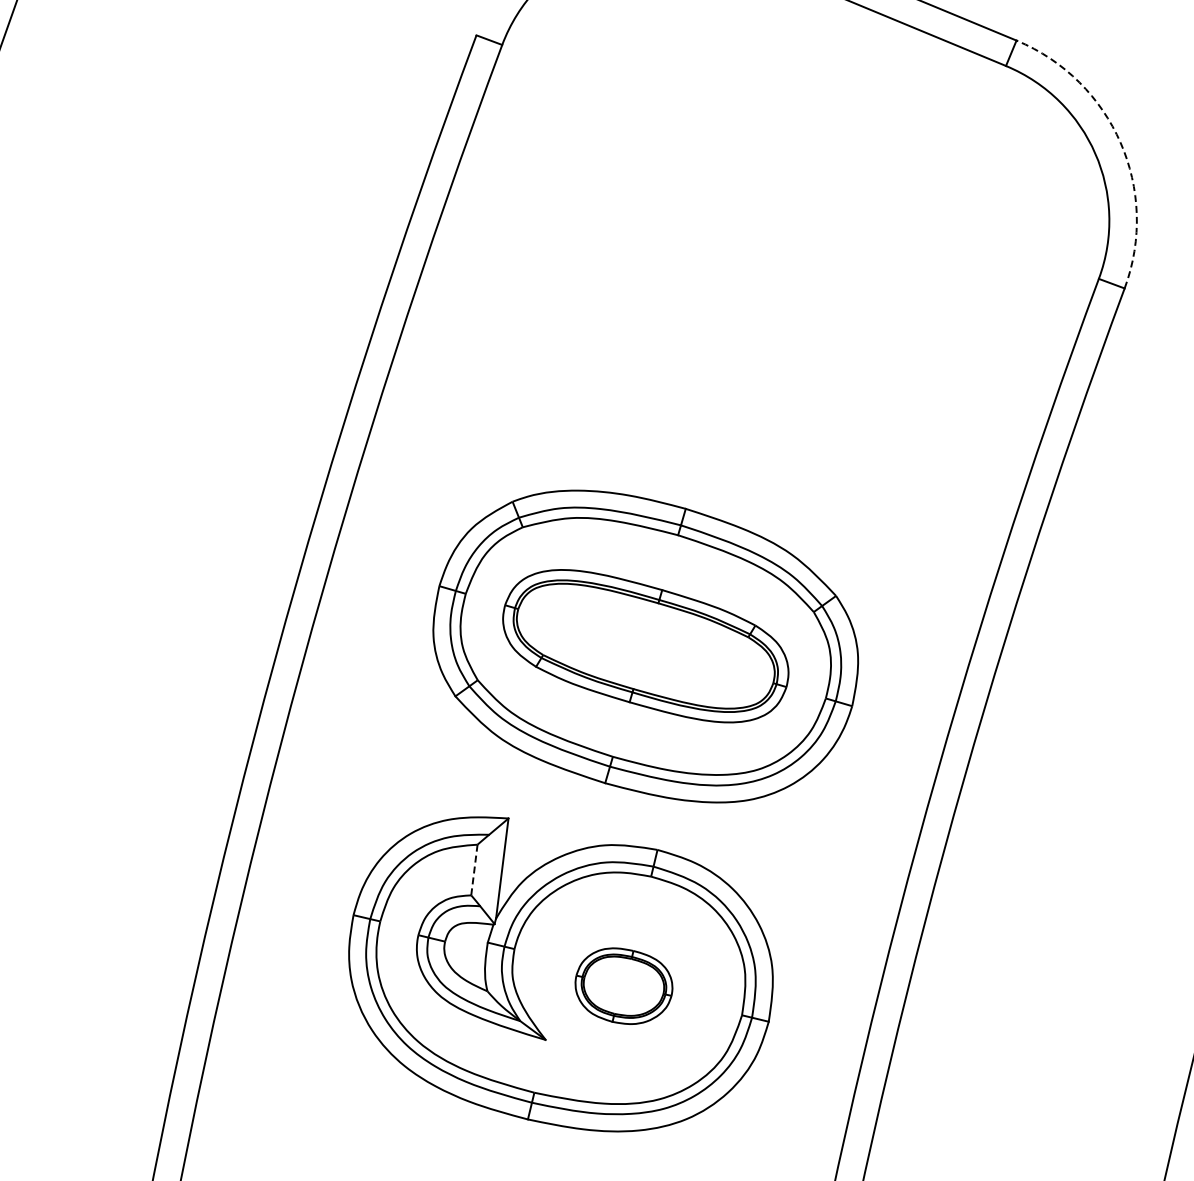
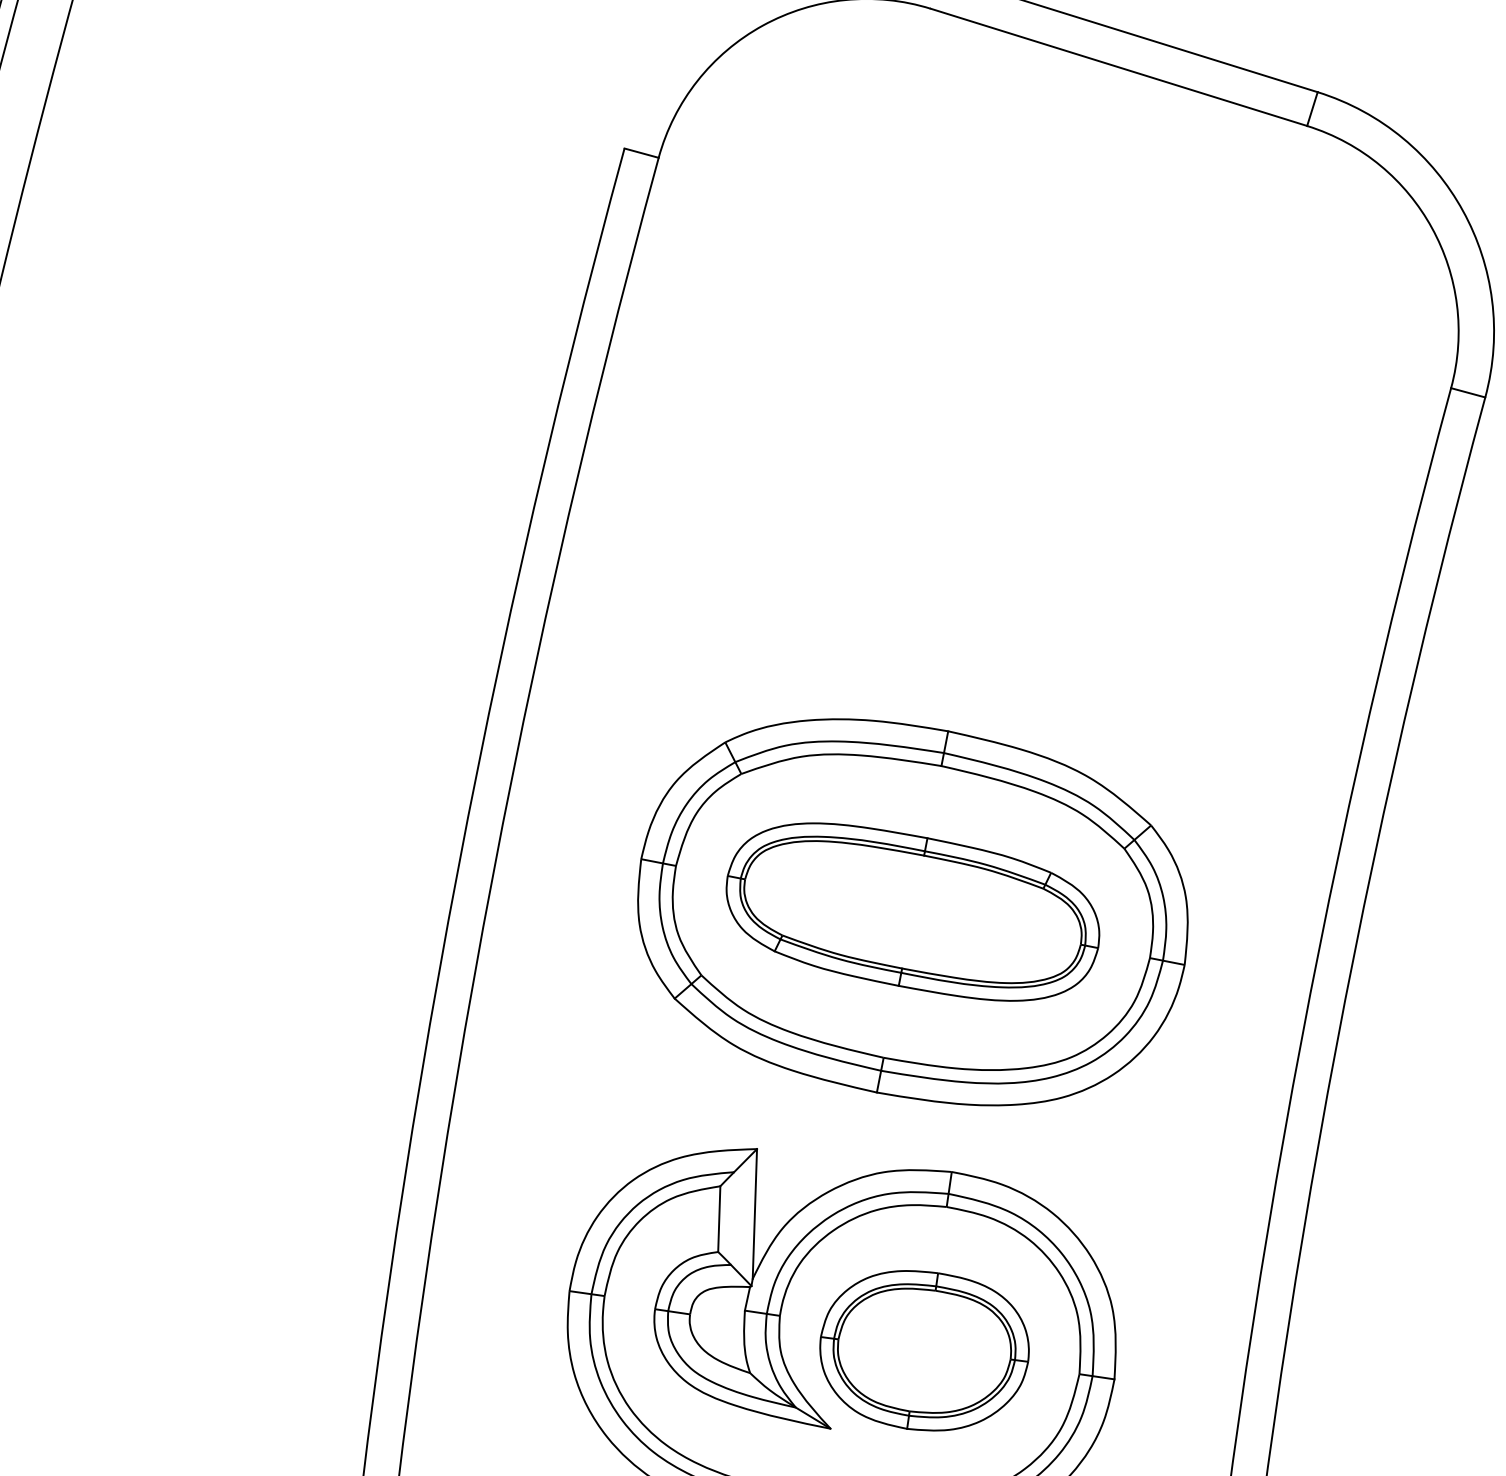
arc: (1120, 142) -> (1462, 210), dashed -> solid
line: (474, 870) -> (719, 1219), dashed -> solid
part: (623, 986) -> (924, 1351), size x1.67

